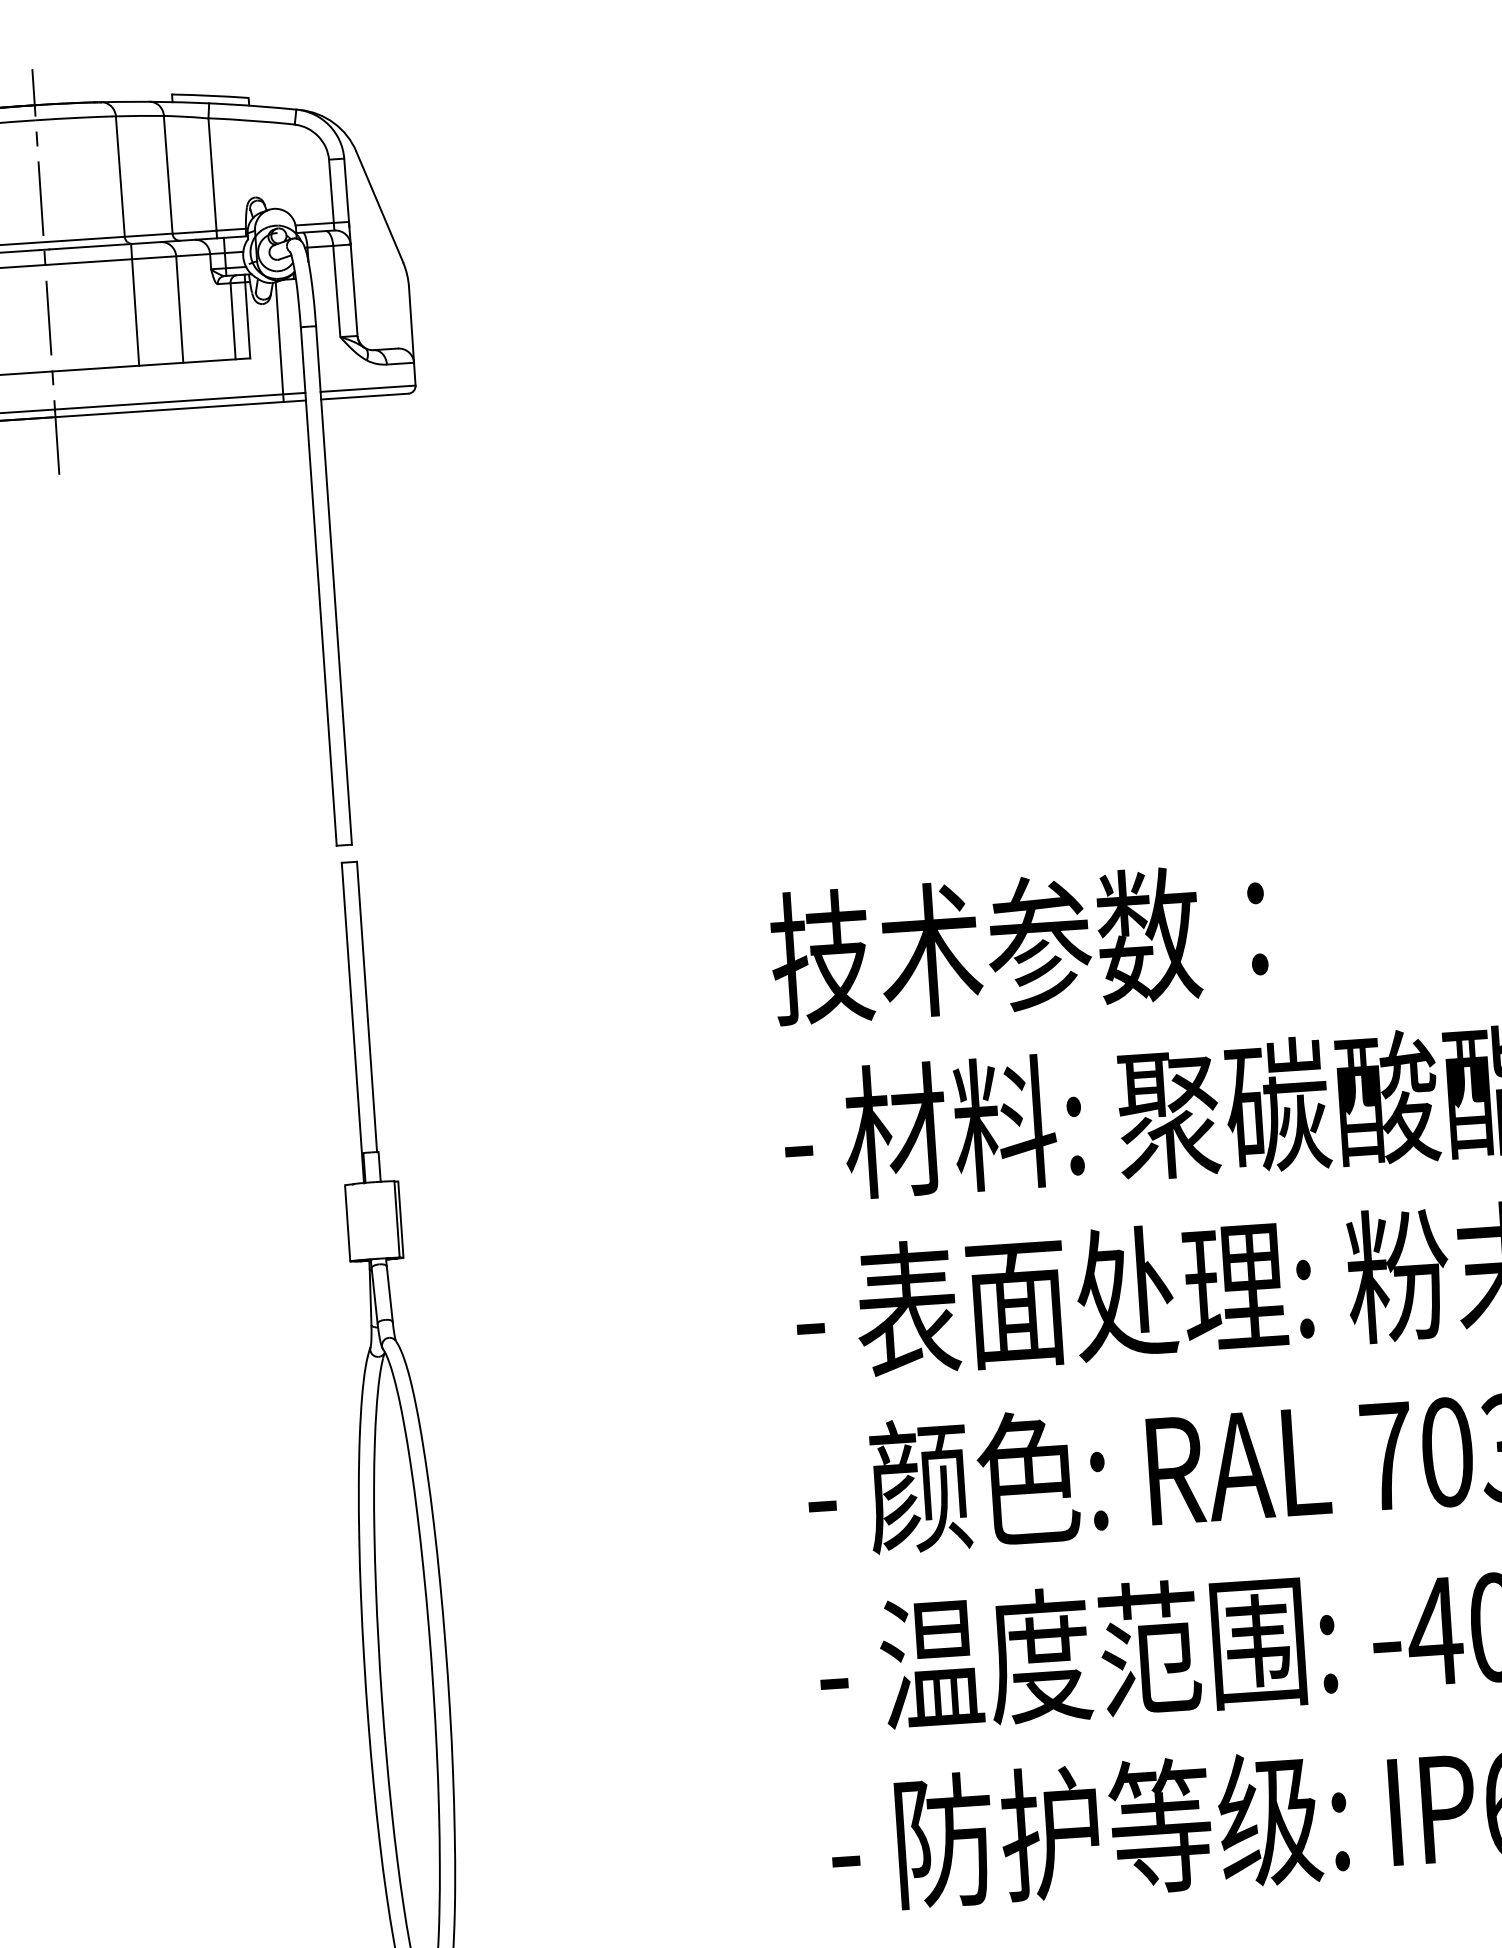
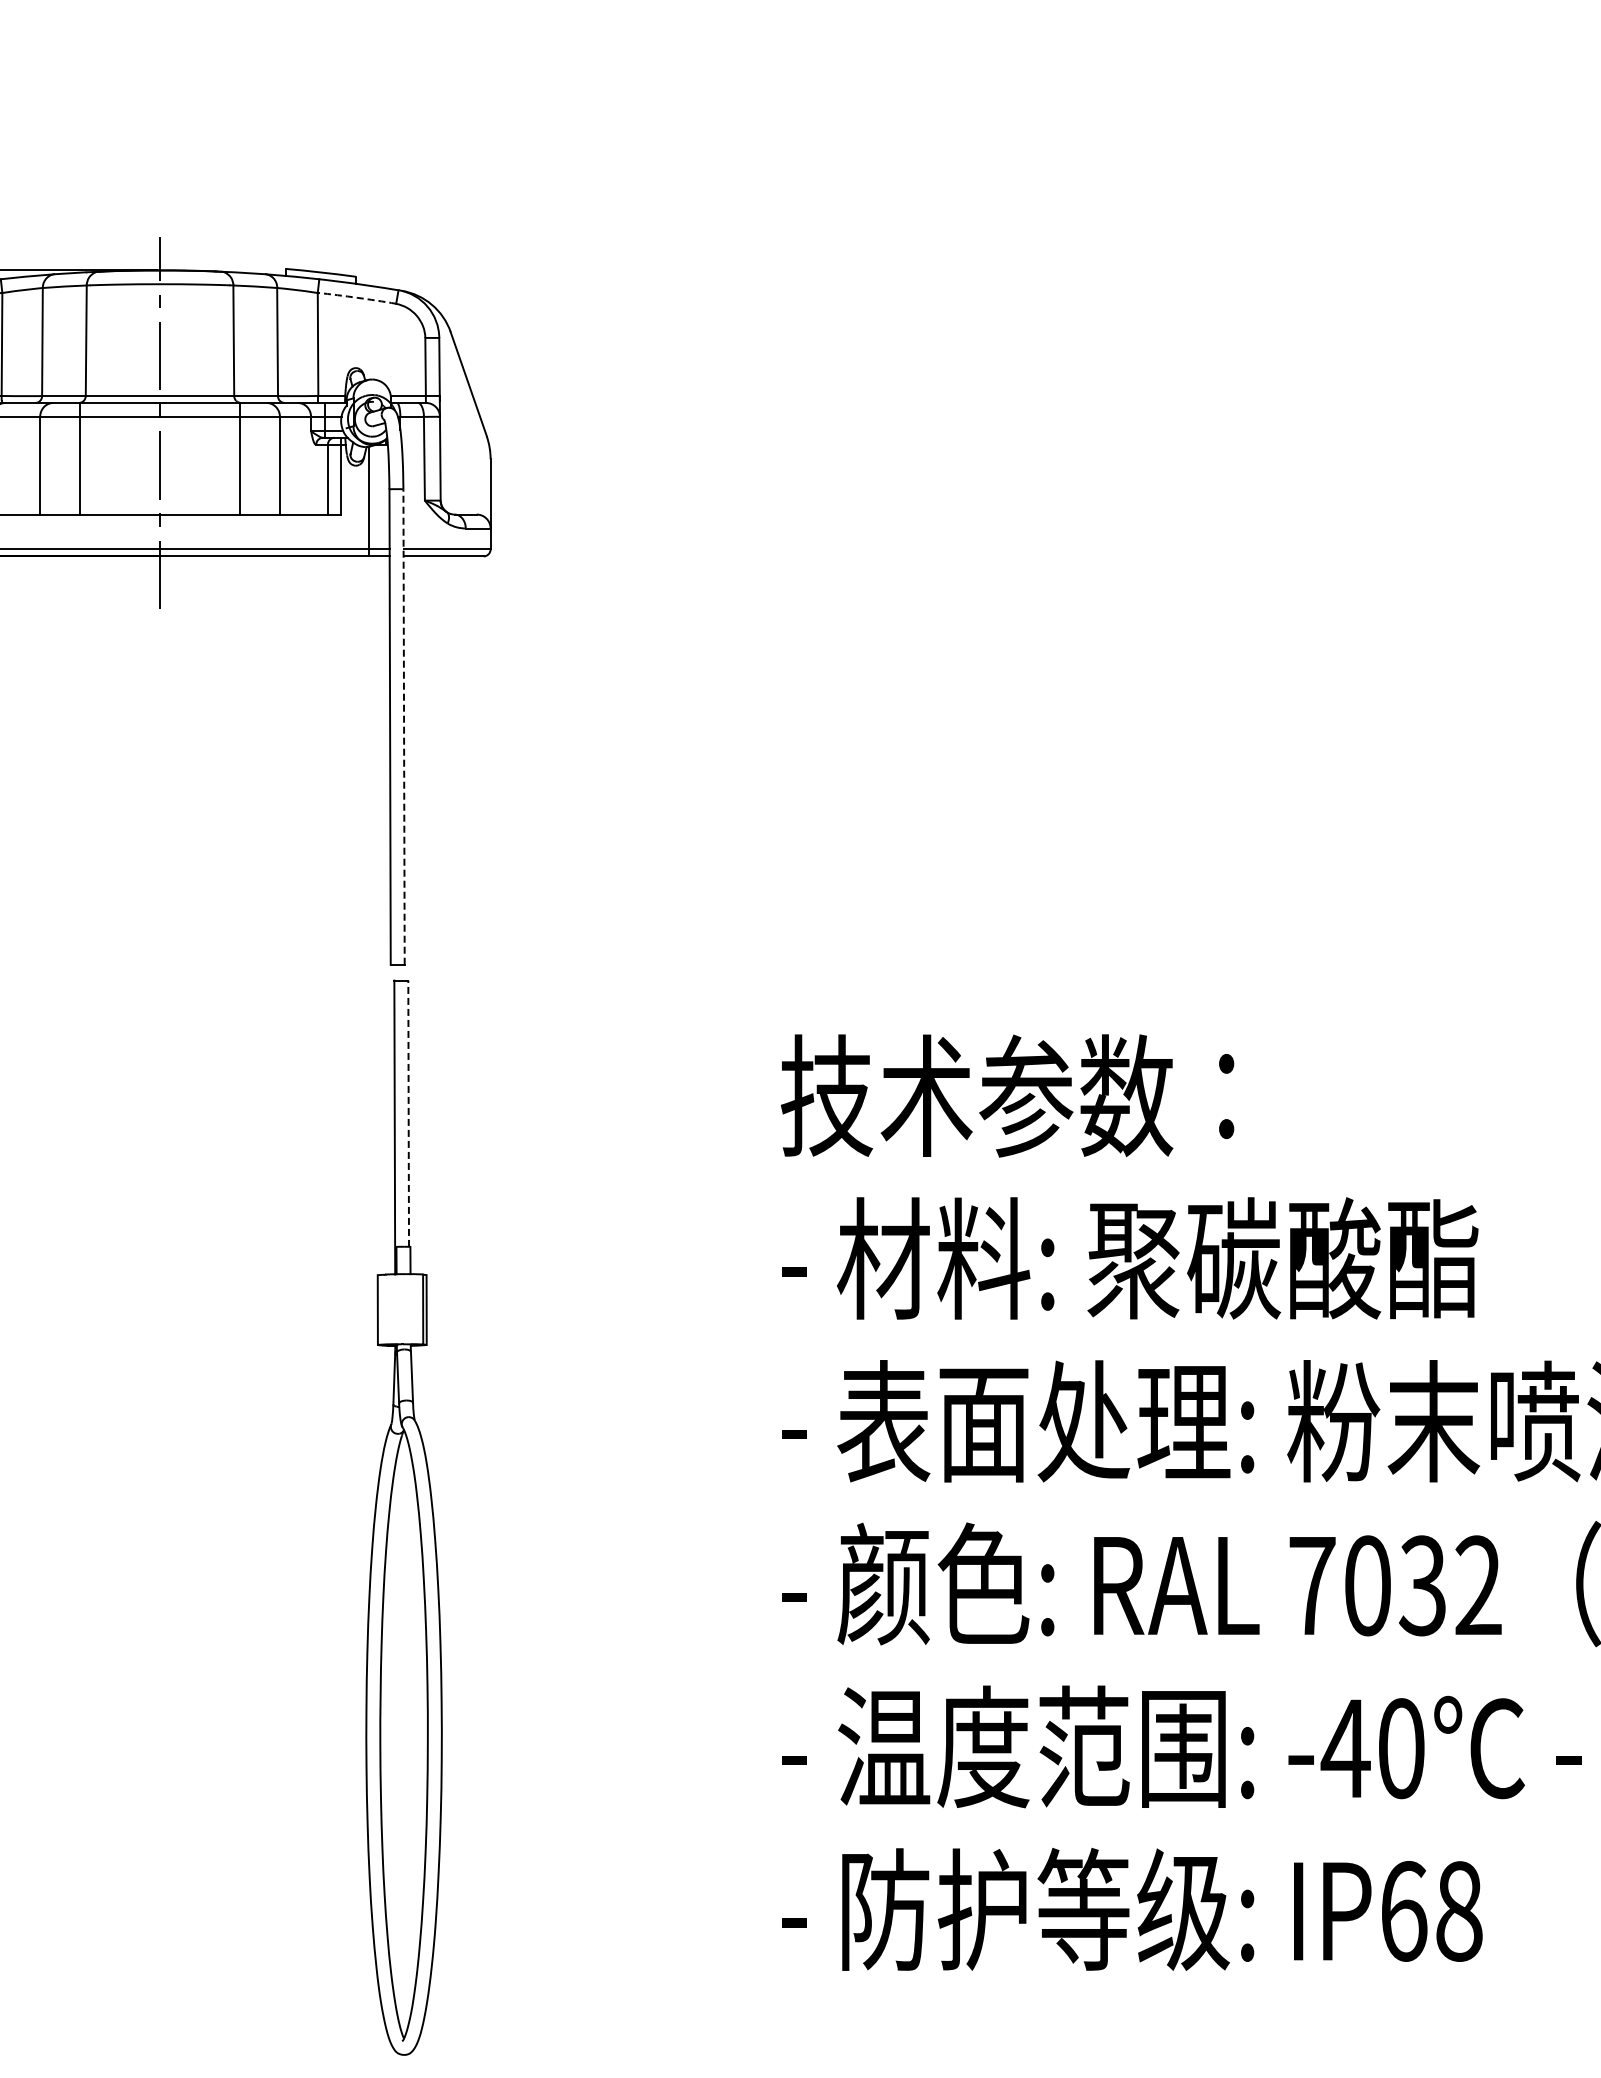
arc: (252, 120) -> (357, 297), solid -> dashed
line: (334, 586) -> (404, 727), solid -> dashed
line: (366, 1006) -> (408, 1113), solid -> dashed

